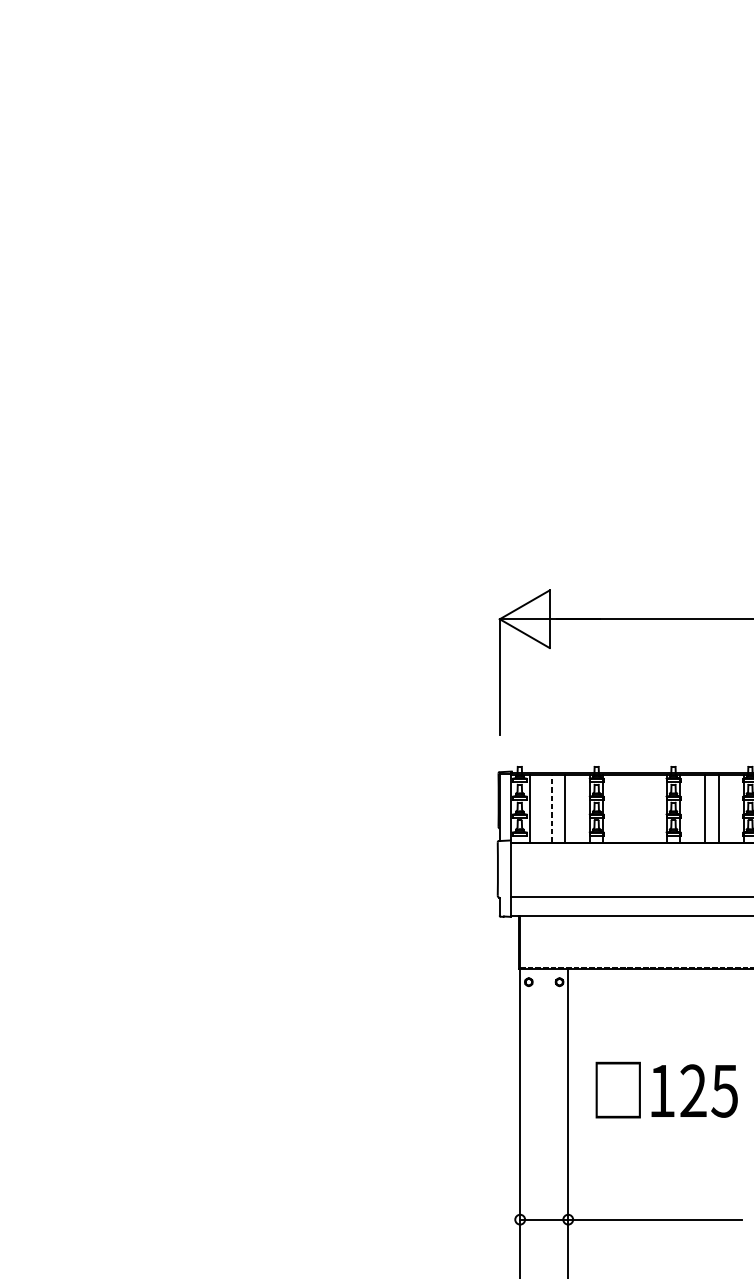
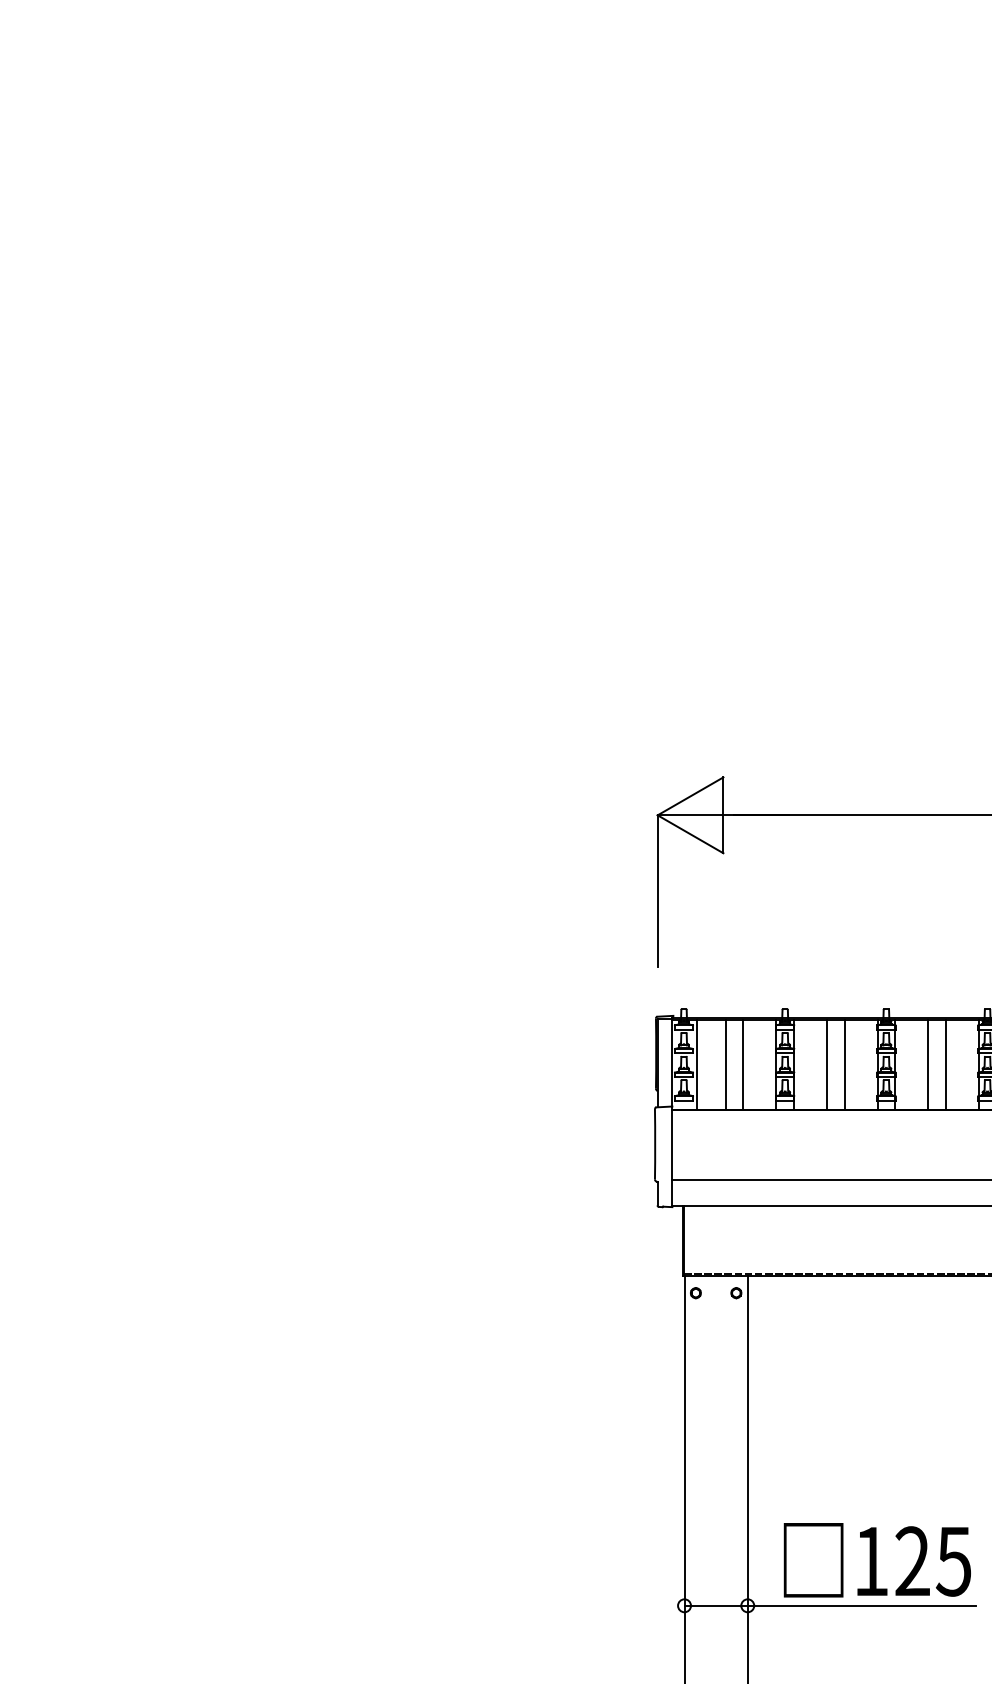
line: (551, 808) -> (725, 1064), dashed -> solid
line: (628, 808) -> (826, 1064), added
line: (641, 808) -> (844, 1064), added
text: (666, 1090) -> (876, 1560), moved

